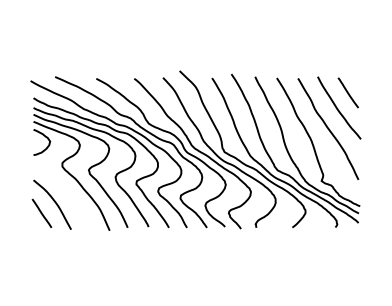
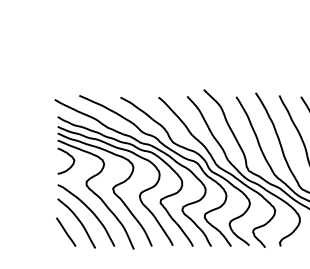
curve: (66, 193) -> (90, 212), added

